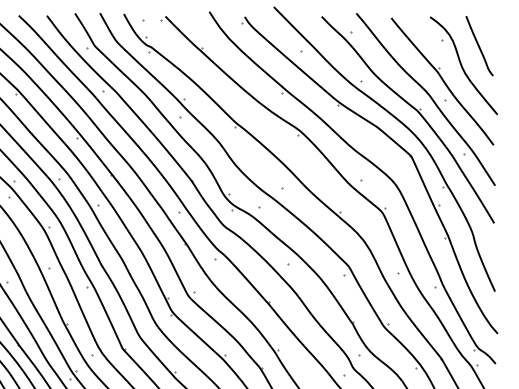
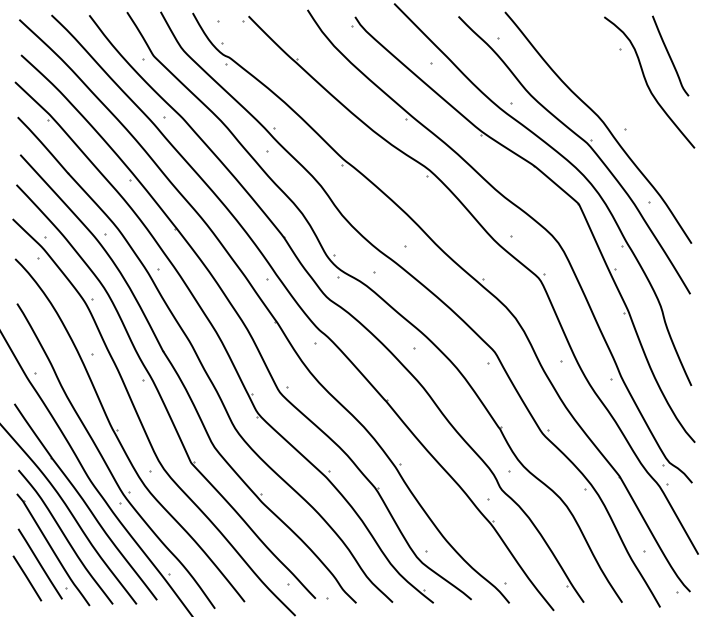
part: (442, 81) -> (620, 103), removed

